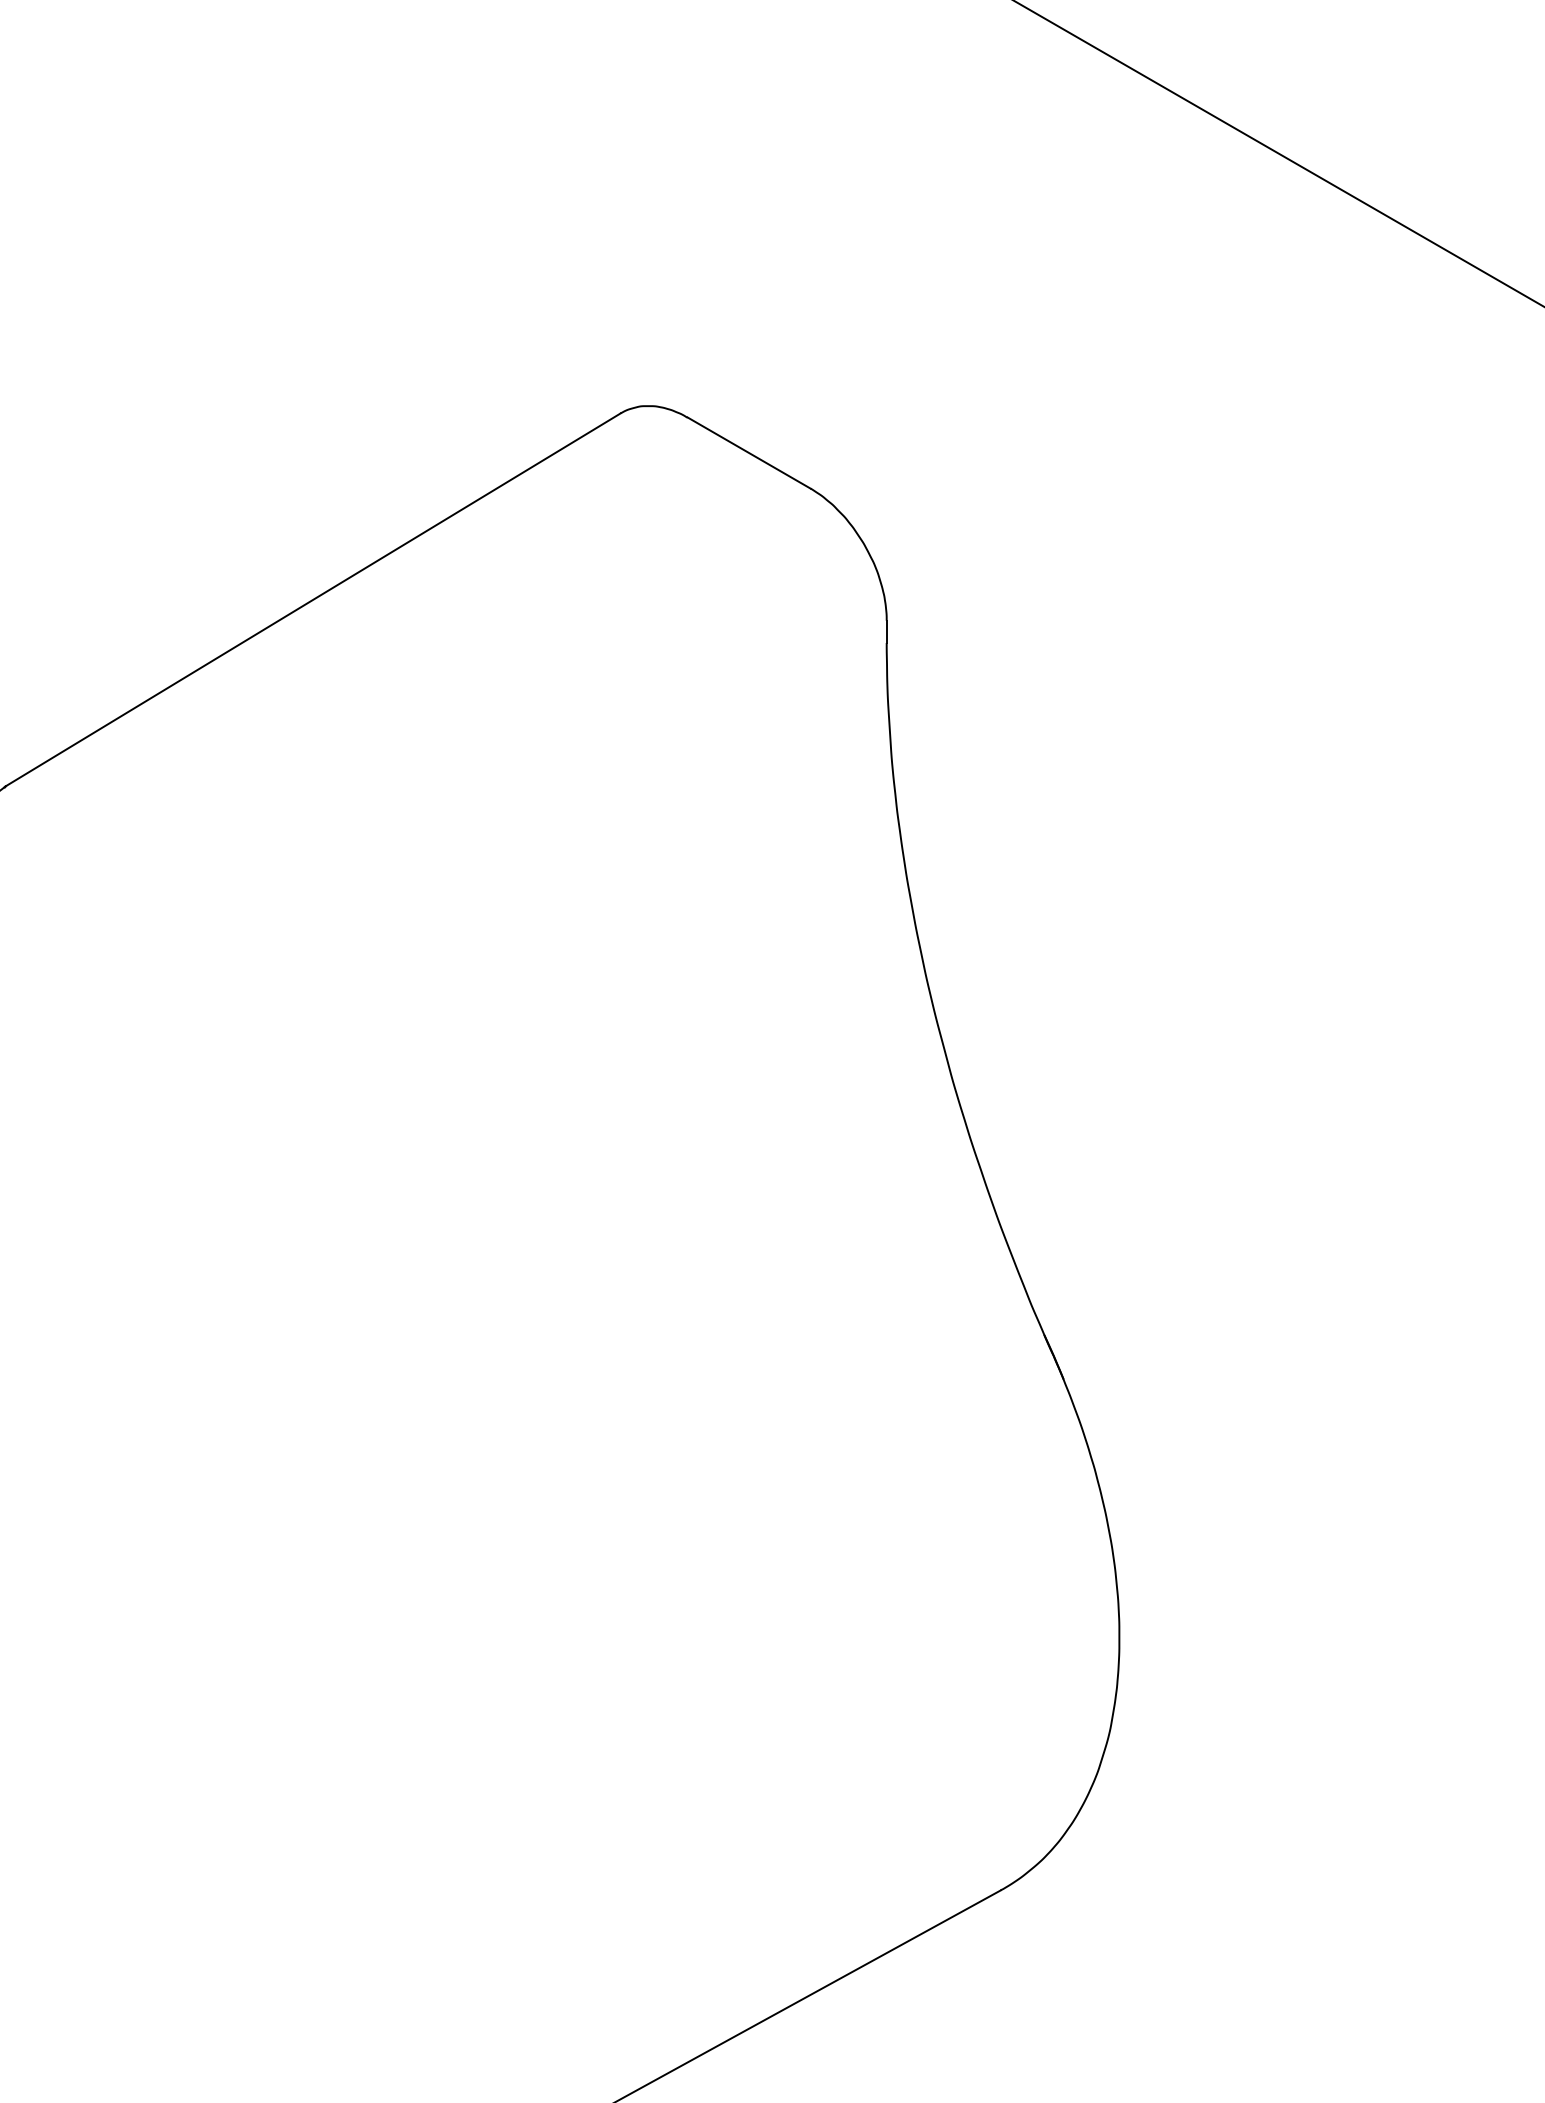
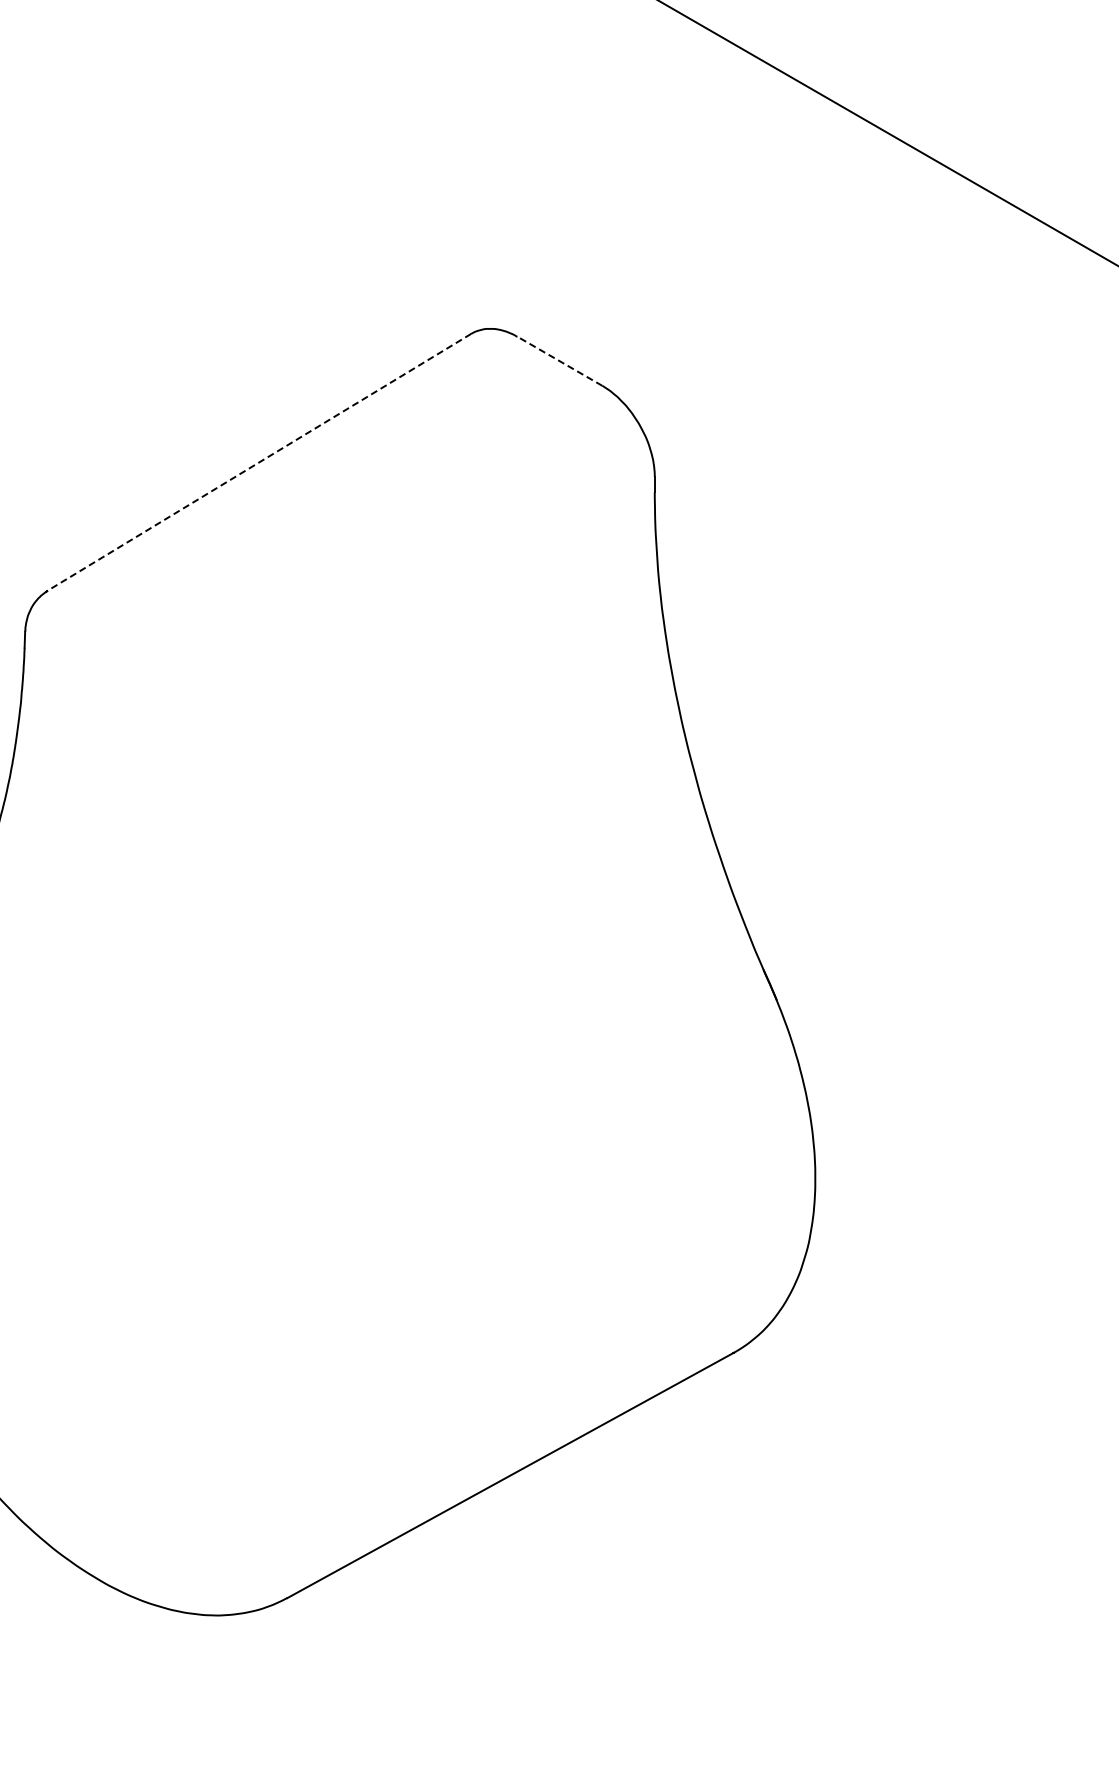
line: (748, 453) -> (559, 361), solid -> dashed
line: (312, 599) -> (258, 462), solid -> dashed

